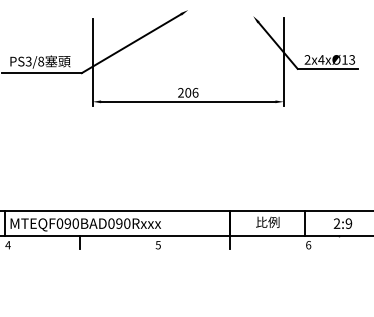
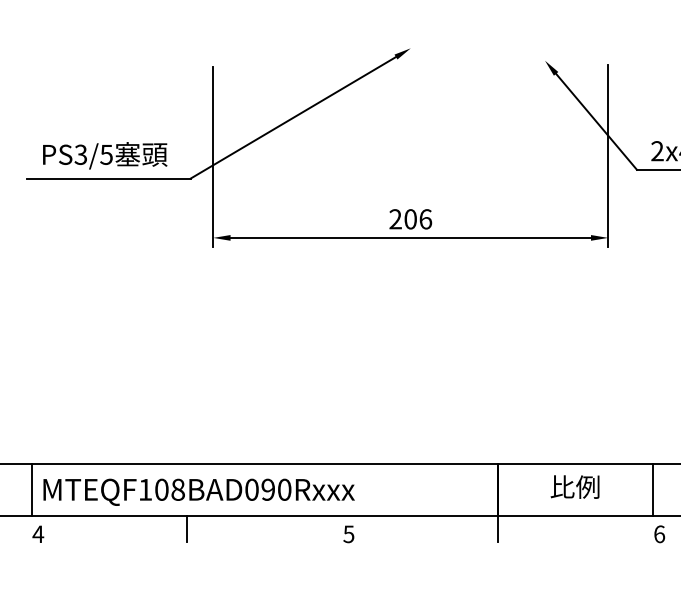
text: (41, 61) -> (107, 154), PS3/8 -> PS3/5
text: (67, 223) -> (161, 489), MTEQF090BAD090Rxxx -> MTEQF108BAD090Rxxx

